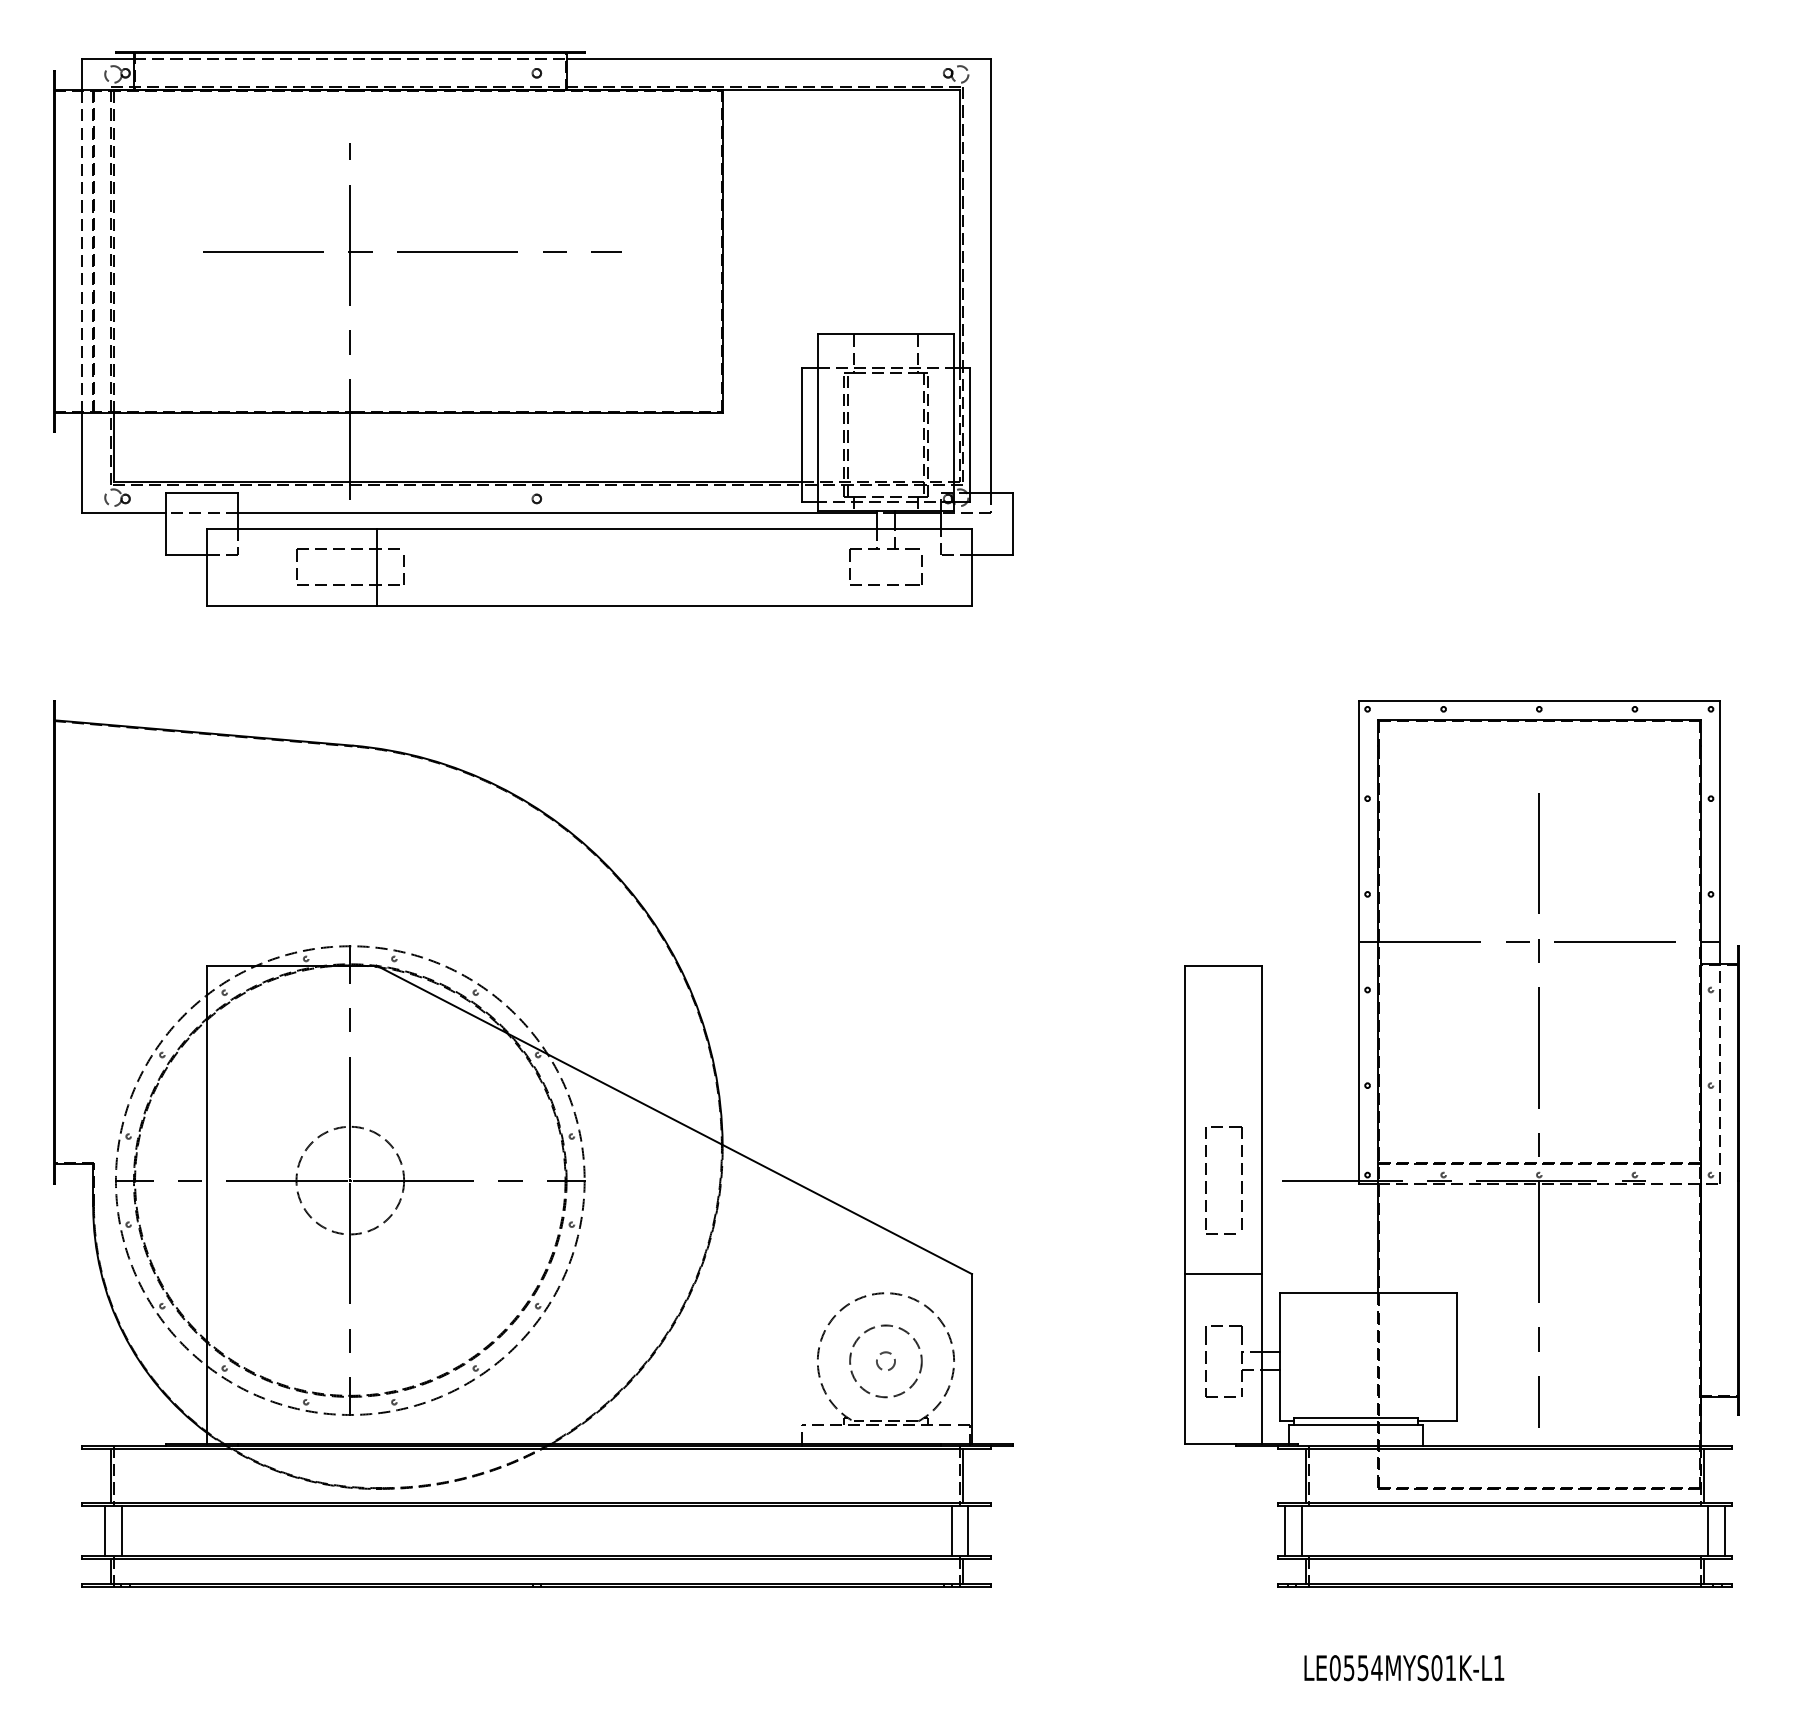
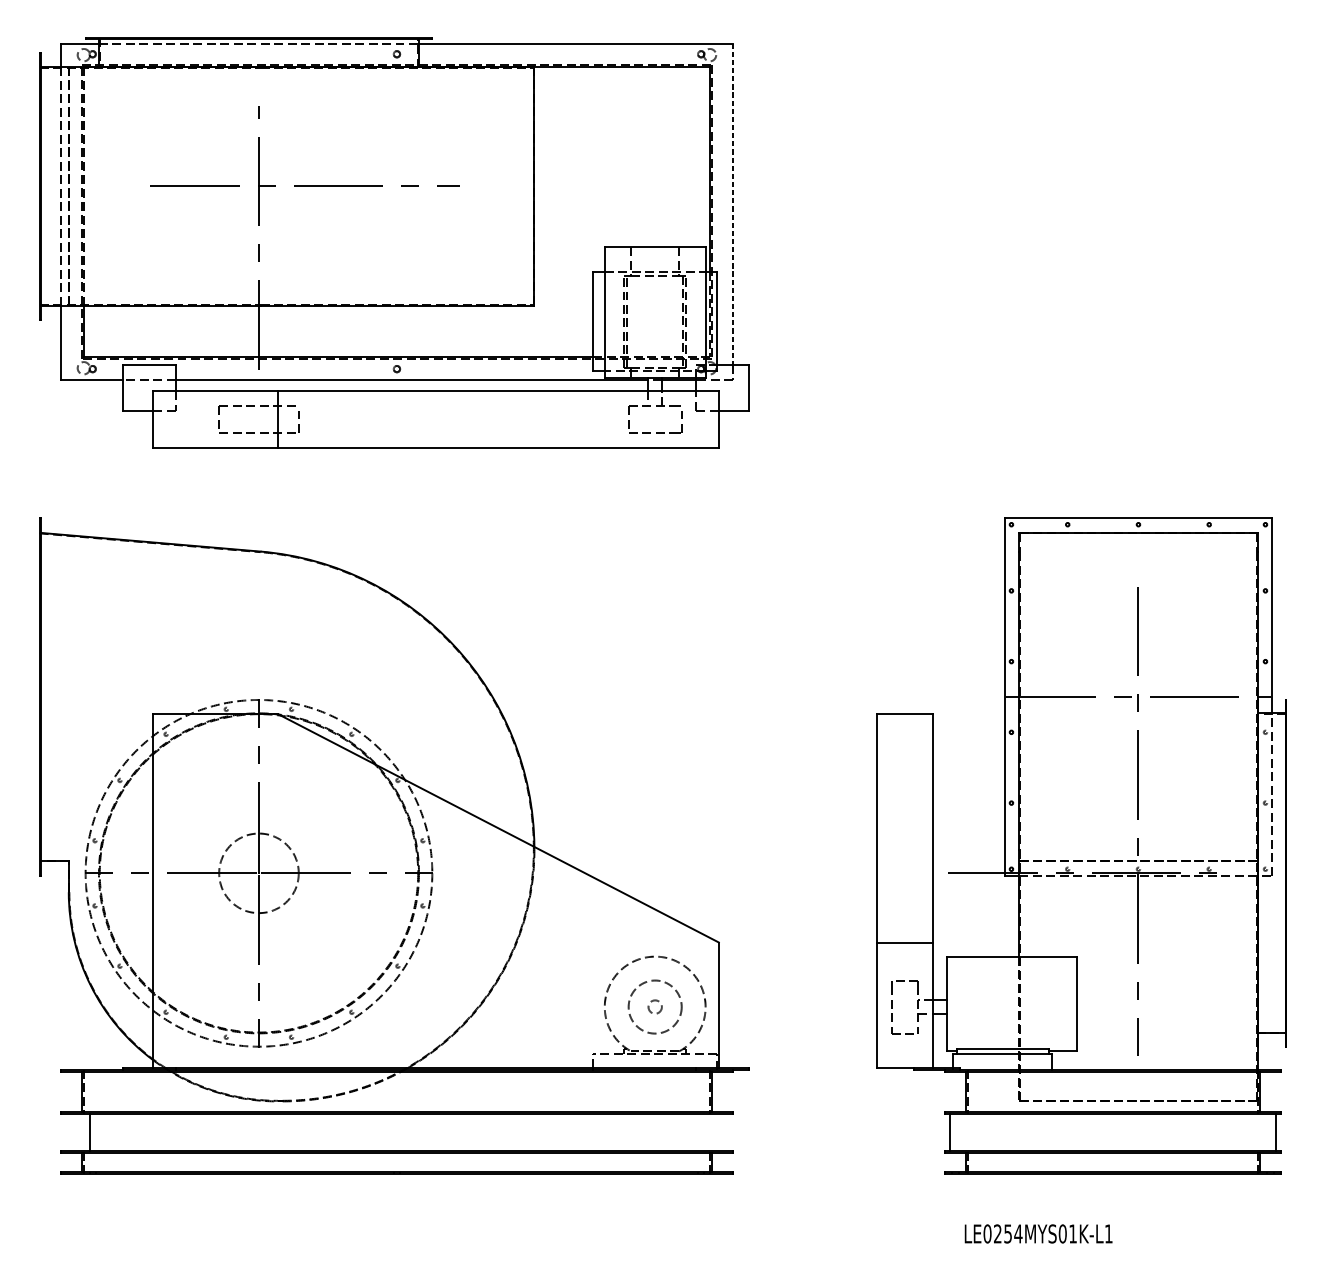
line: (991, 276) -> (733, 204), solid -> dashed
part: (1206, 1181) -> (892, 874), removed
line: (105, 1530) -> (77, 1132), removed
line: (951, 1530) -> (703, 1132), removed
line: (968, 1530) -> (716, 1132), removed
line: (1301, 1530) -> (962, 1132), removed
line: (1708, 1530) -> (1263, 1132), removed
text: (1349, 1668) -> (998, 1234), LE0554MYS01K-L1 -> LE0254MYS01K-L1

